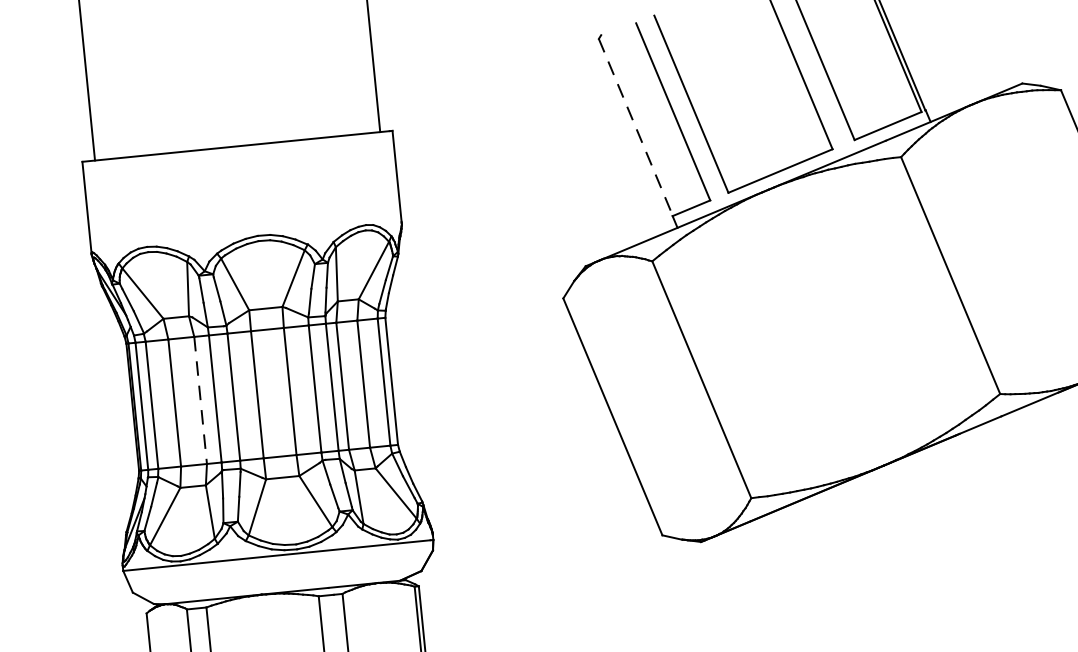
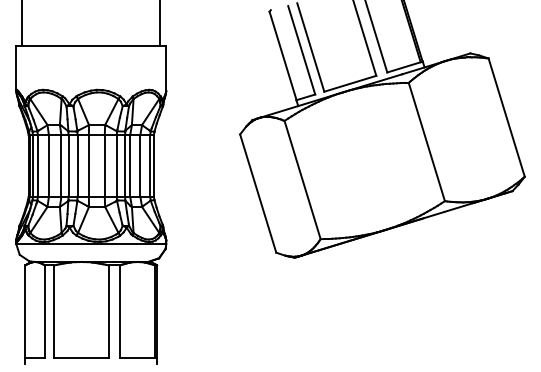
line: (636, 128) -> (283, 56), dashed -> solid
line: (200, 399) -> (61, 165), dashed -> solid

